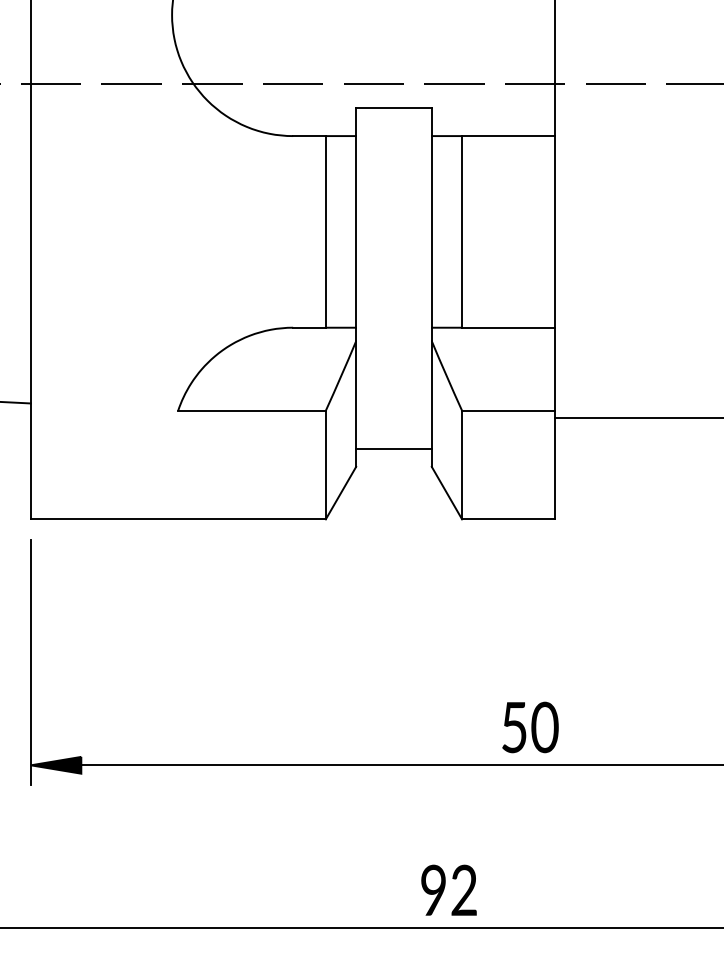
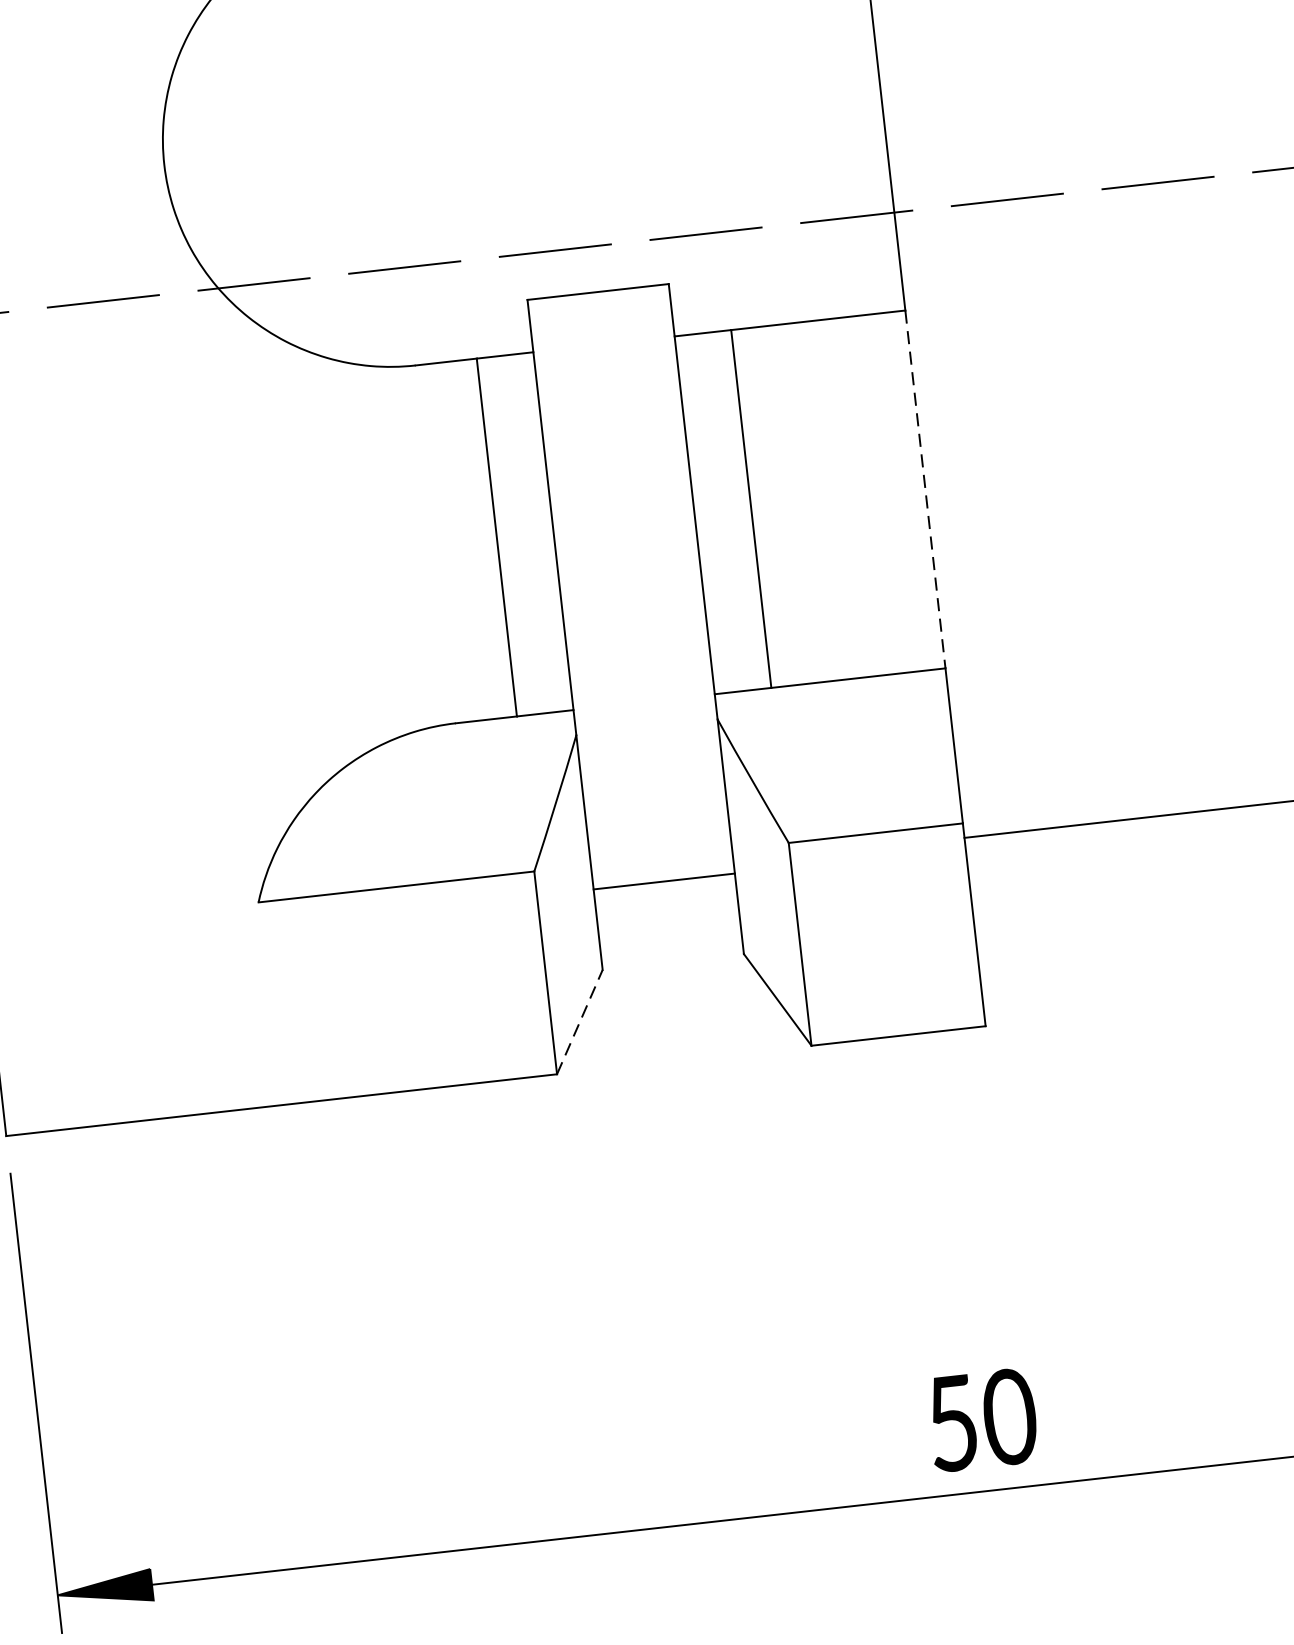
line: (555, 231) -> (925, 488), solid -> dashed
line: (393, 448) -> (663, 881), moved
line: (341, 492) -> (580, 1020), solid -> dashed

